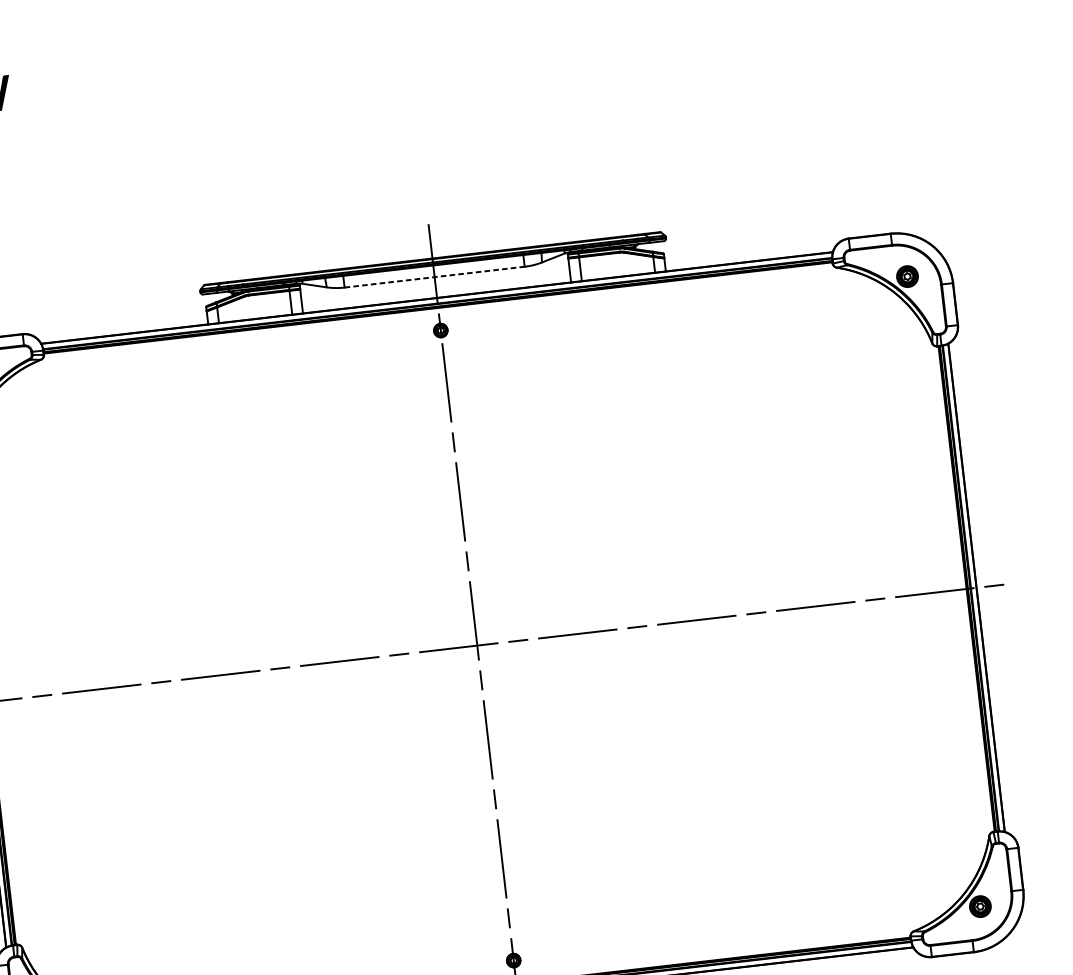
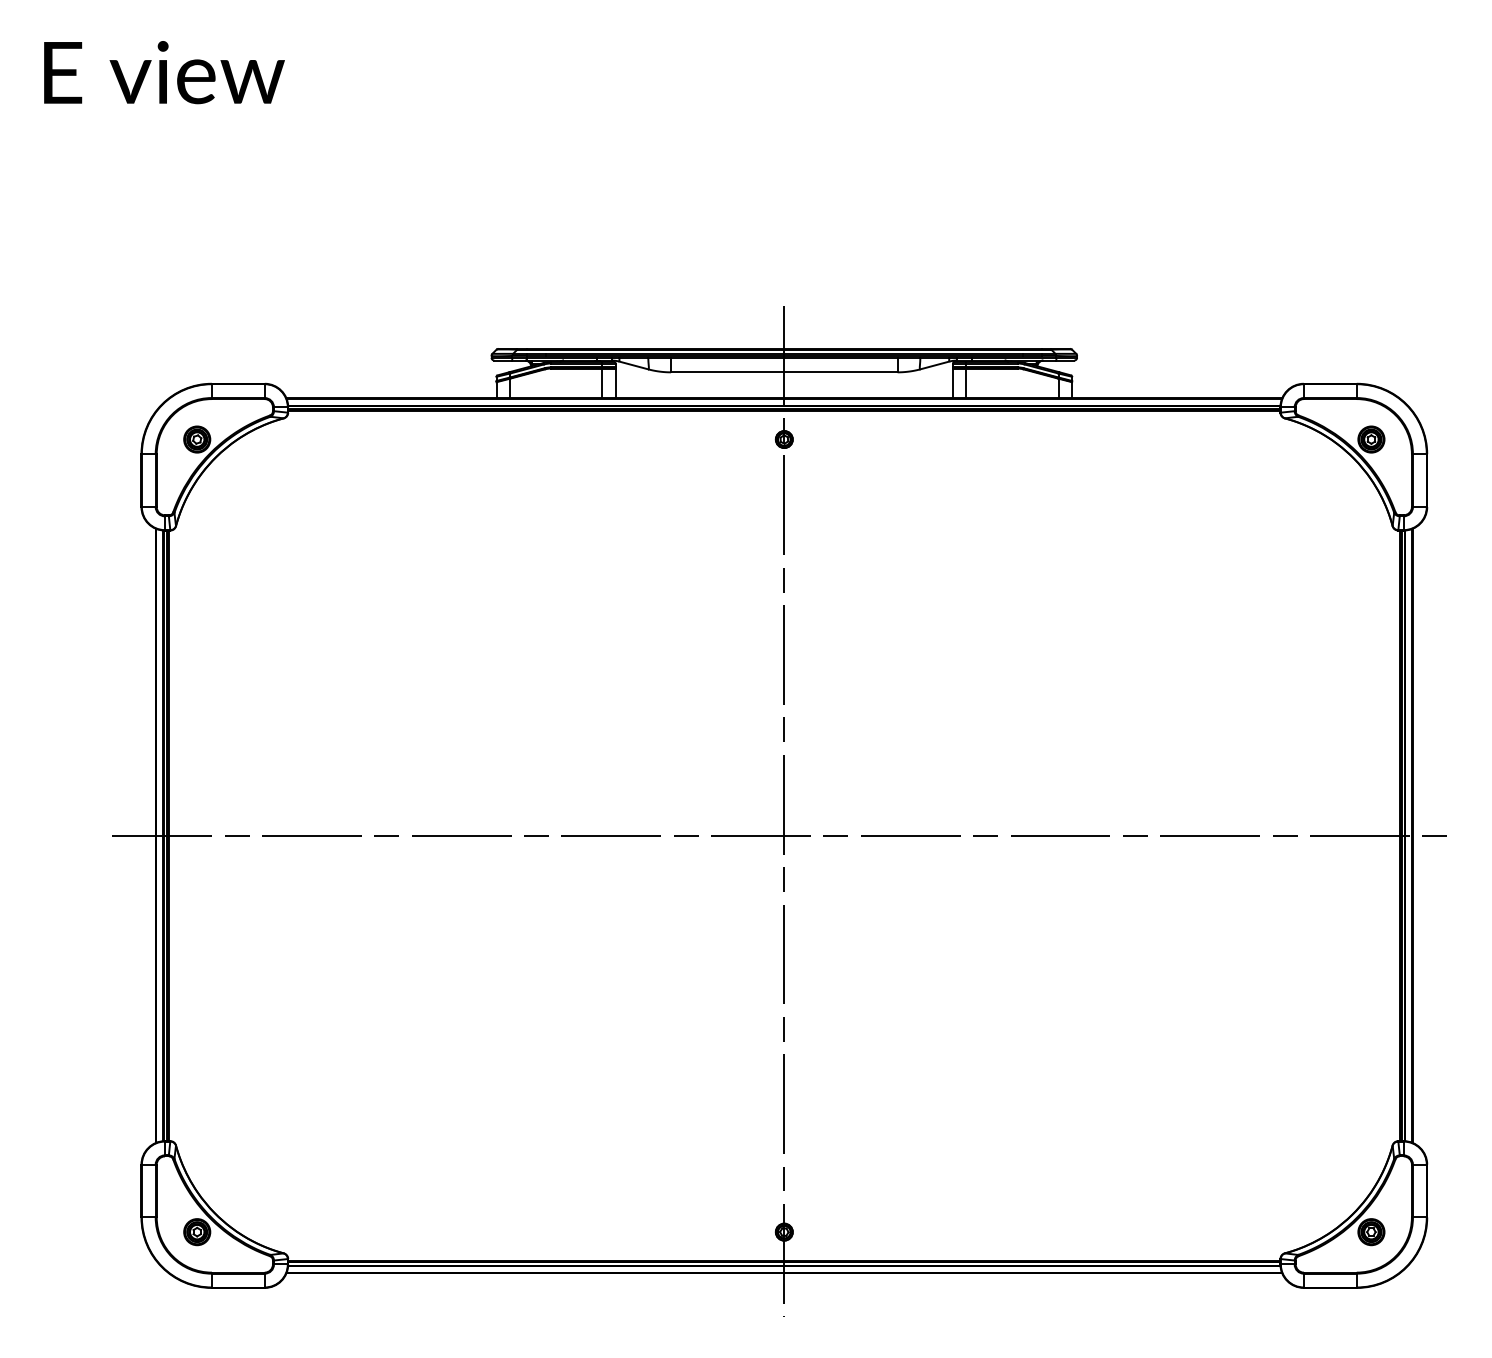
line: (434, 277) -> (784, 372), dashed -> solid

